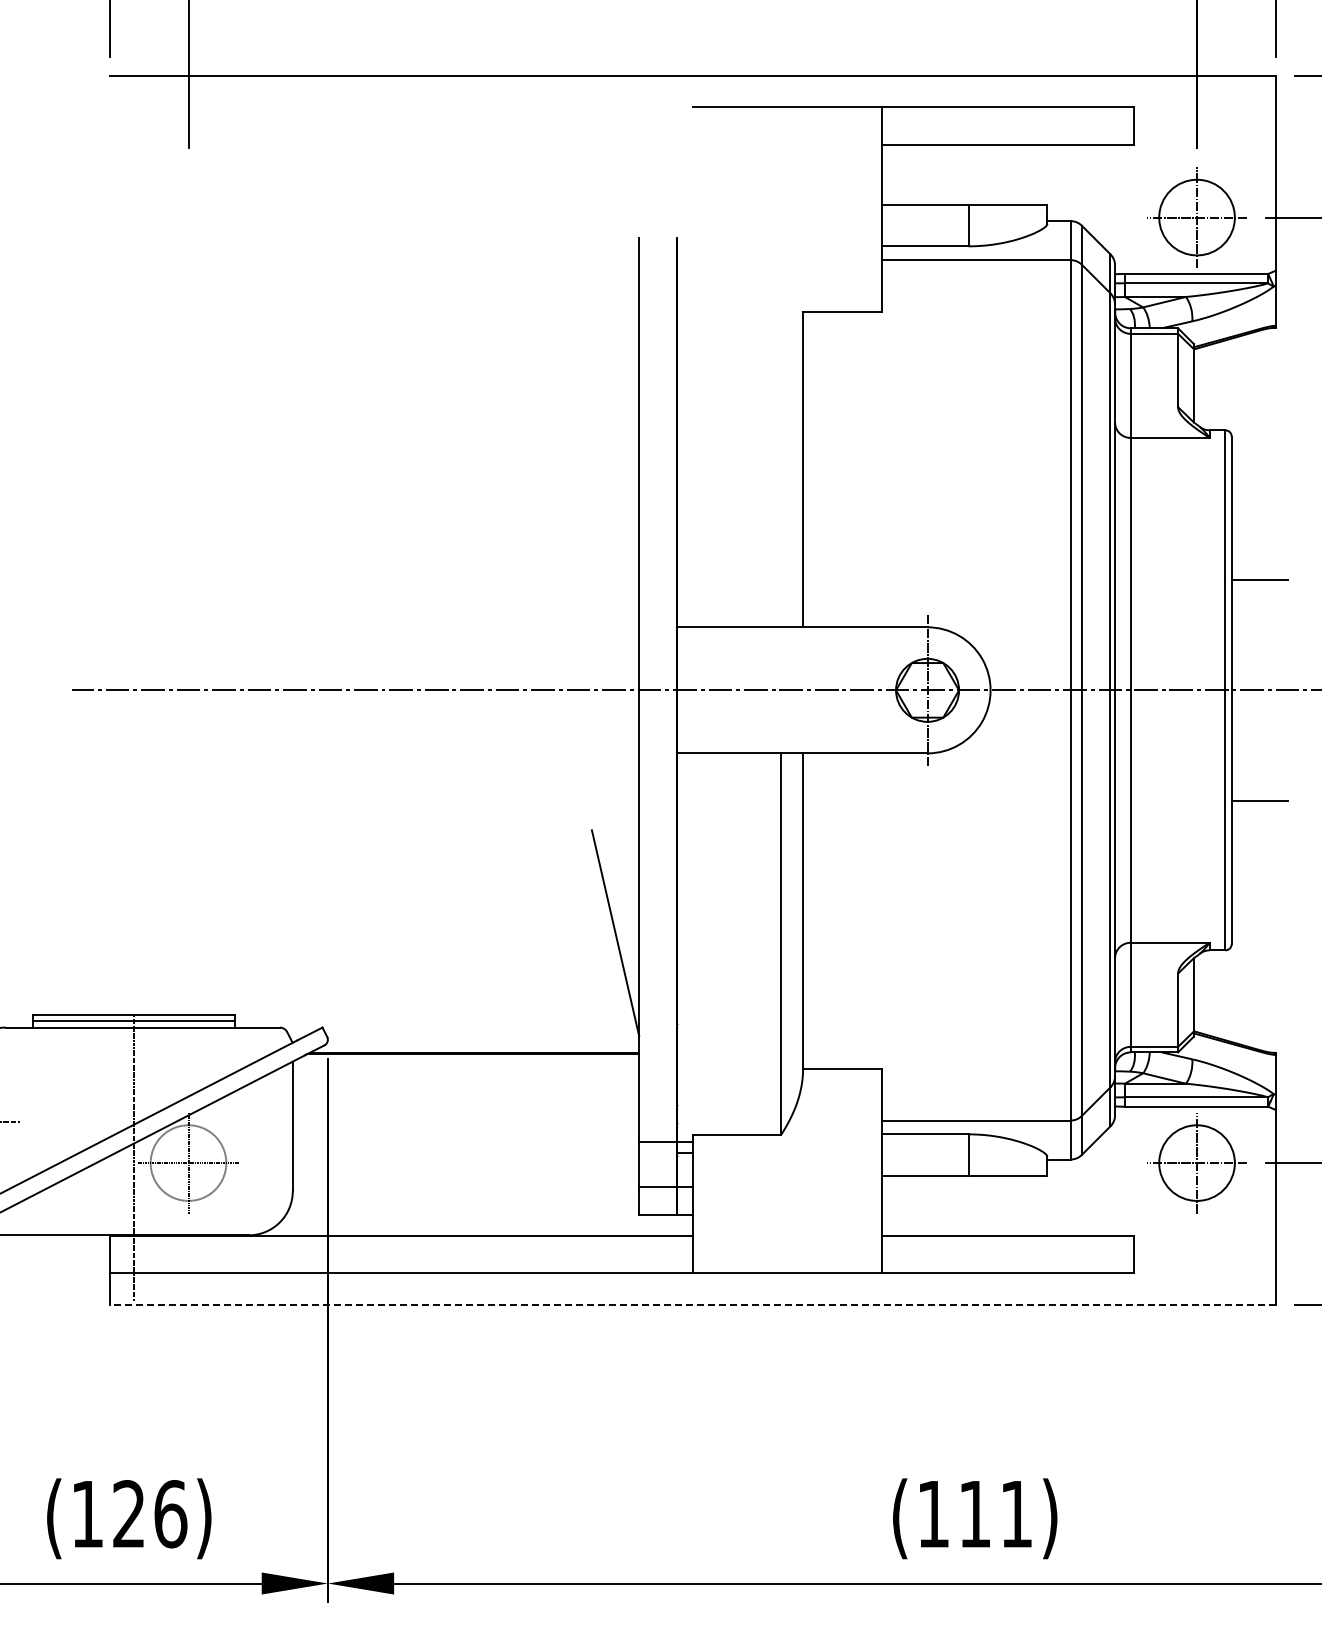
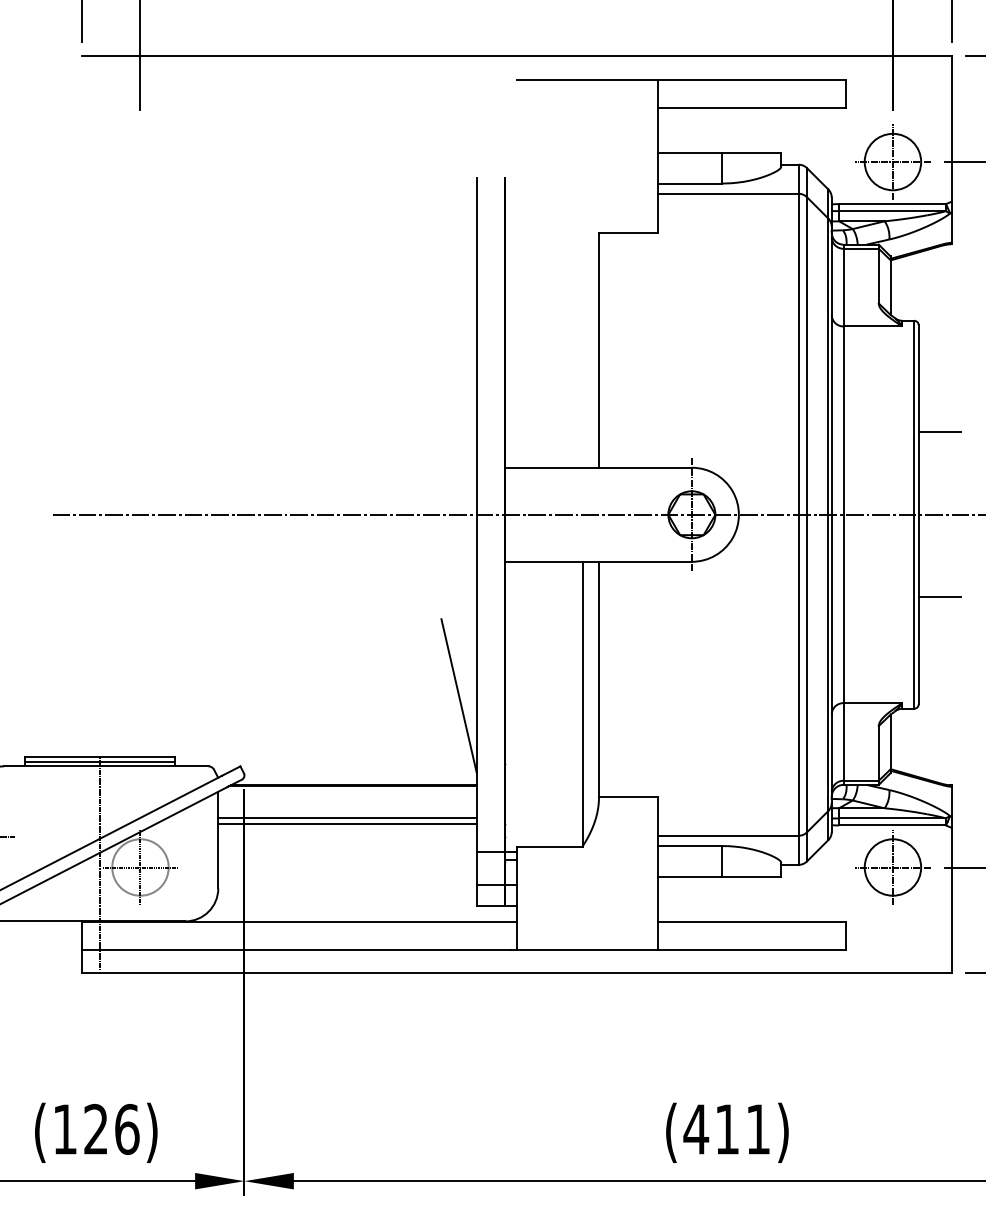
line: (465, 1097) -> (347, 818), added
line: (465, 1105) -> (347, 824), added
line: (692, 1304) -> (516, 973), dashed -> solid
text: (933, 1514) -> (696, 1129), (111) -> (411)

